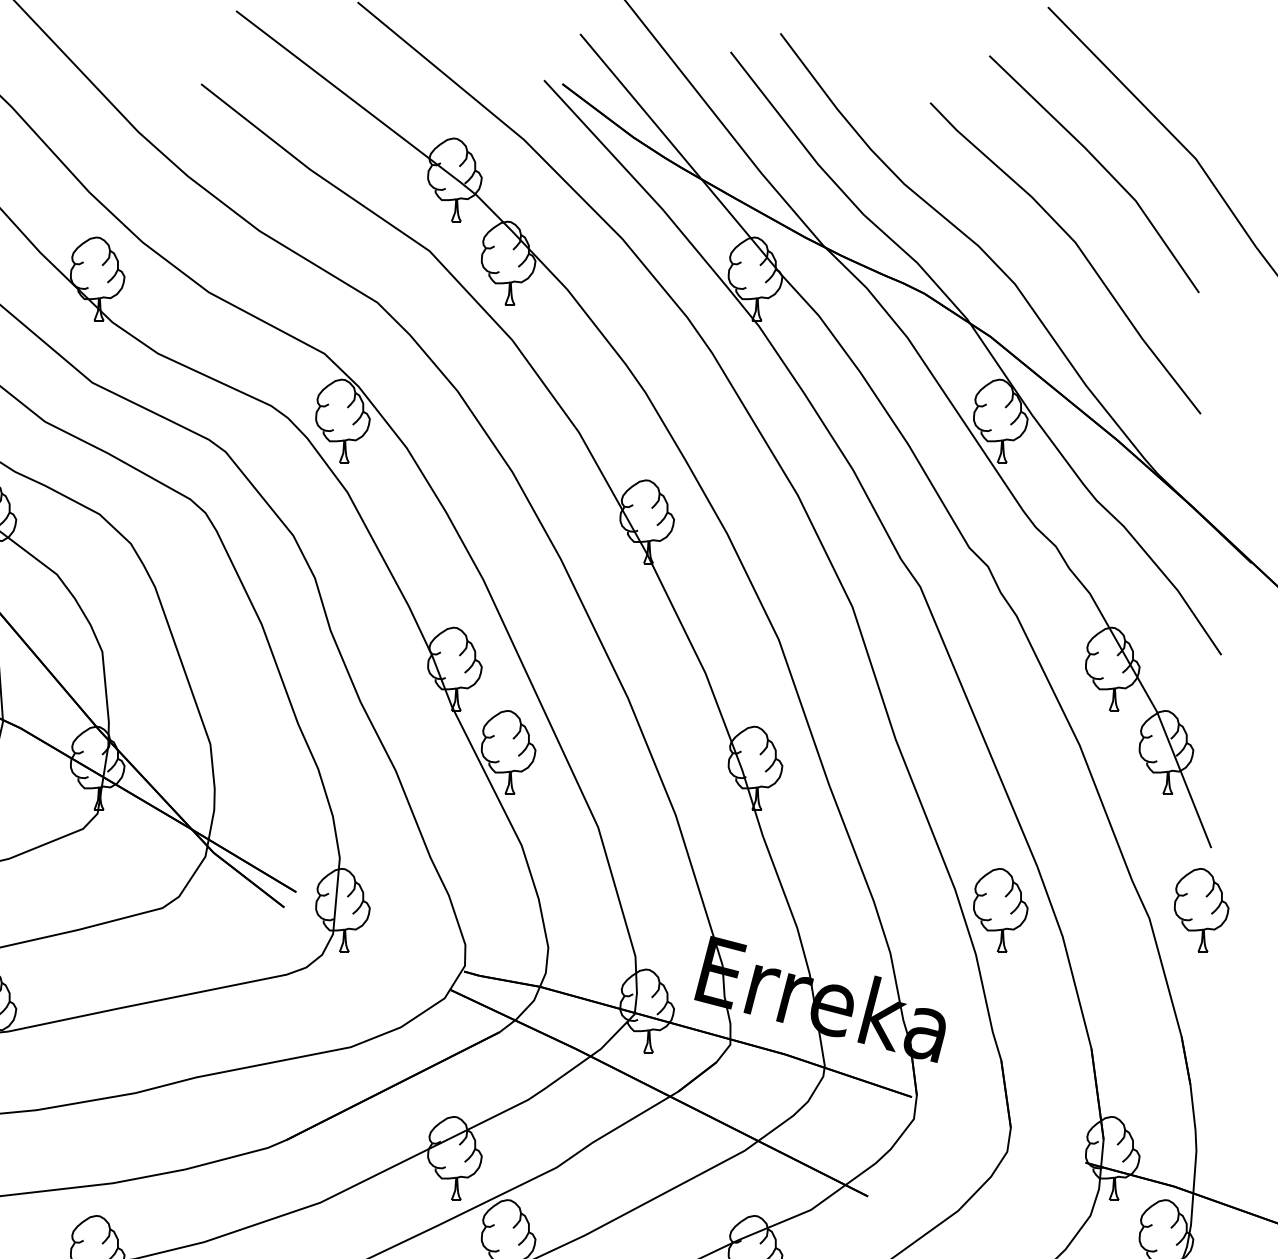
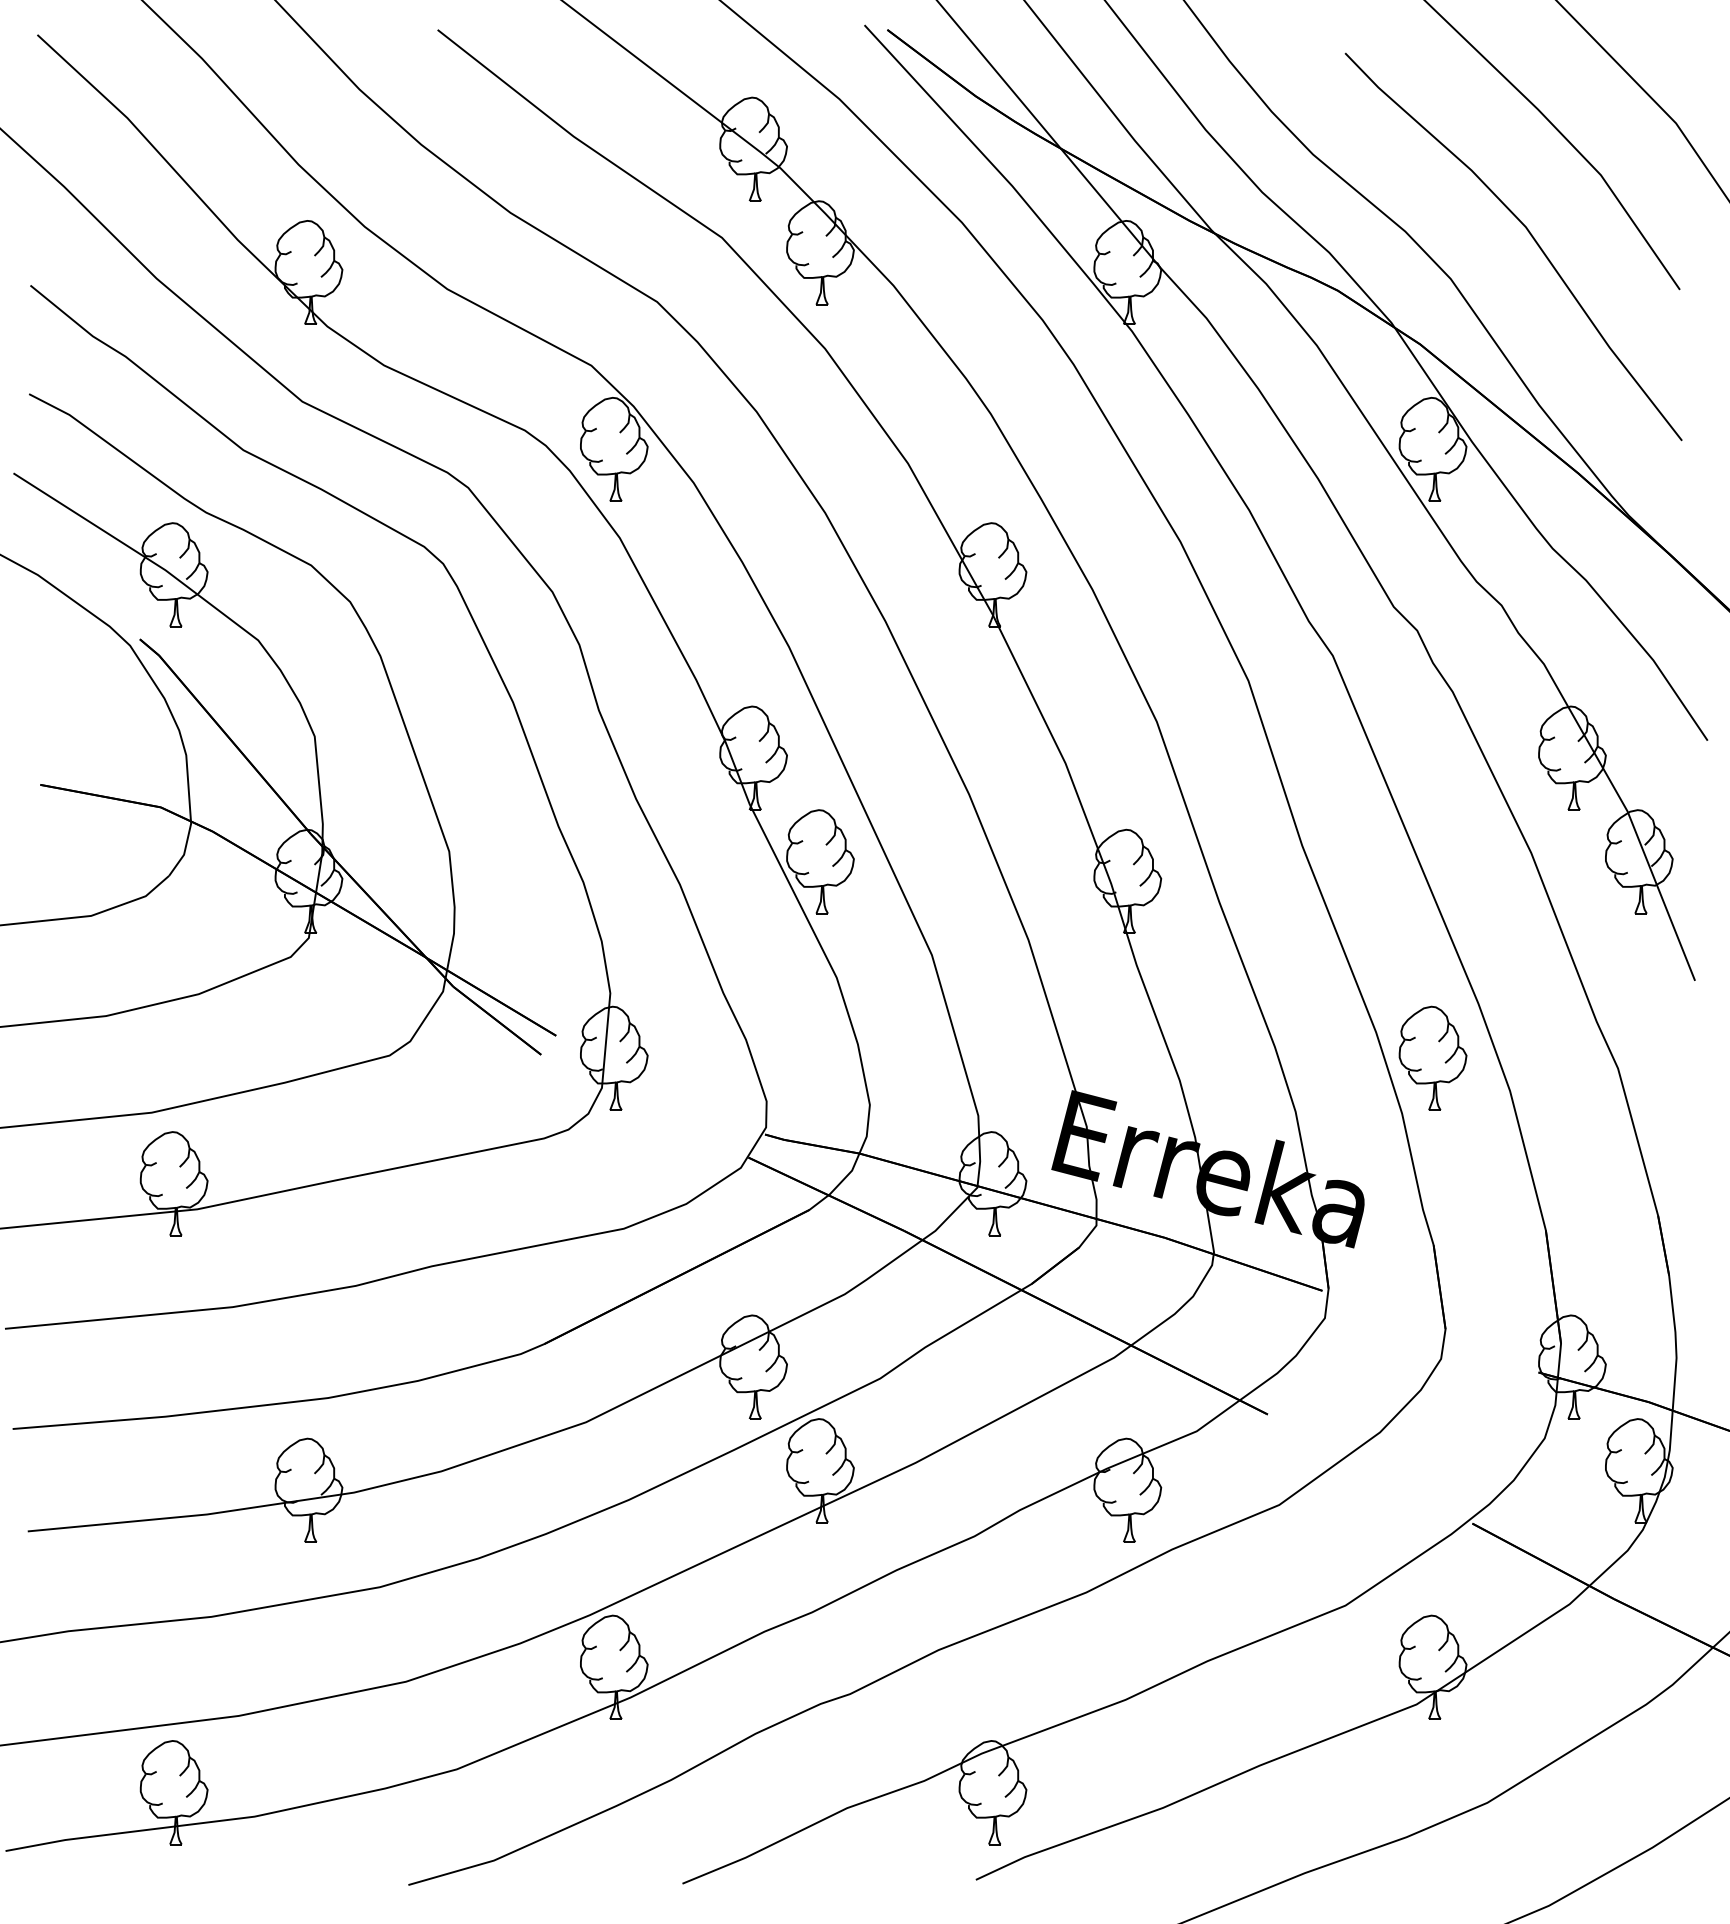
part: (1201, 909) -> (1682, 1057), removed

